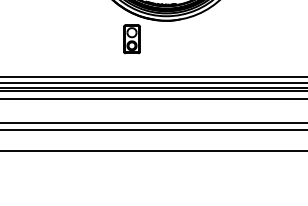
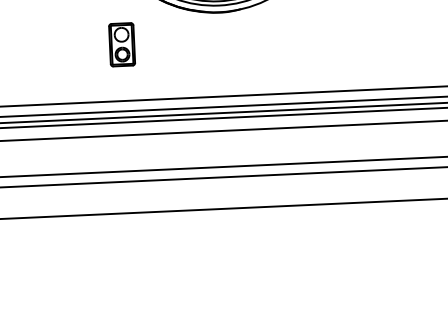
part: (131, 39) -> (121, 45), moved

